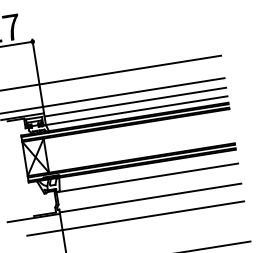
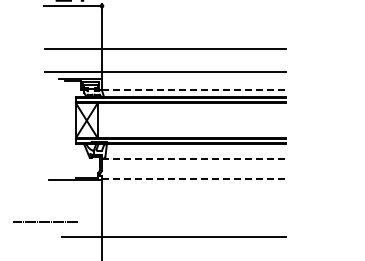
line: (134, 101) -> (193, 81), removed
line: (136, 110) -> (193, 90), solid -> dashed
line: (147, 178) -> (193, 158), solid -> dashed
line: (150, 197) -> (193, 178), solid -> dashed
line: (135, 218) -> (175, 196), removed

